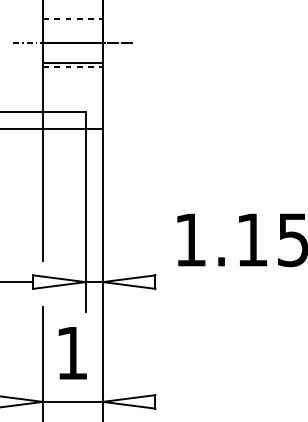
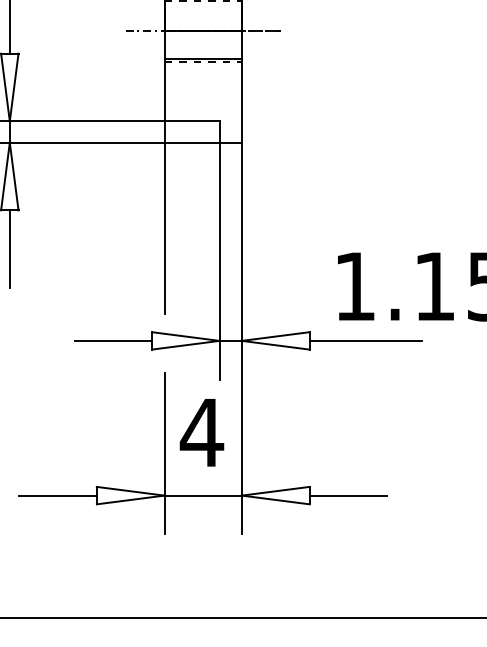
line: (198, 281) -> (365, 340), added
text: (71, 353) -> (201, 432), 1 -> 4
line: (184, 401) -> (347, 495), added

